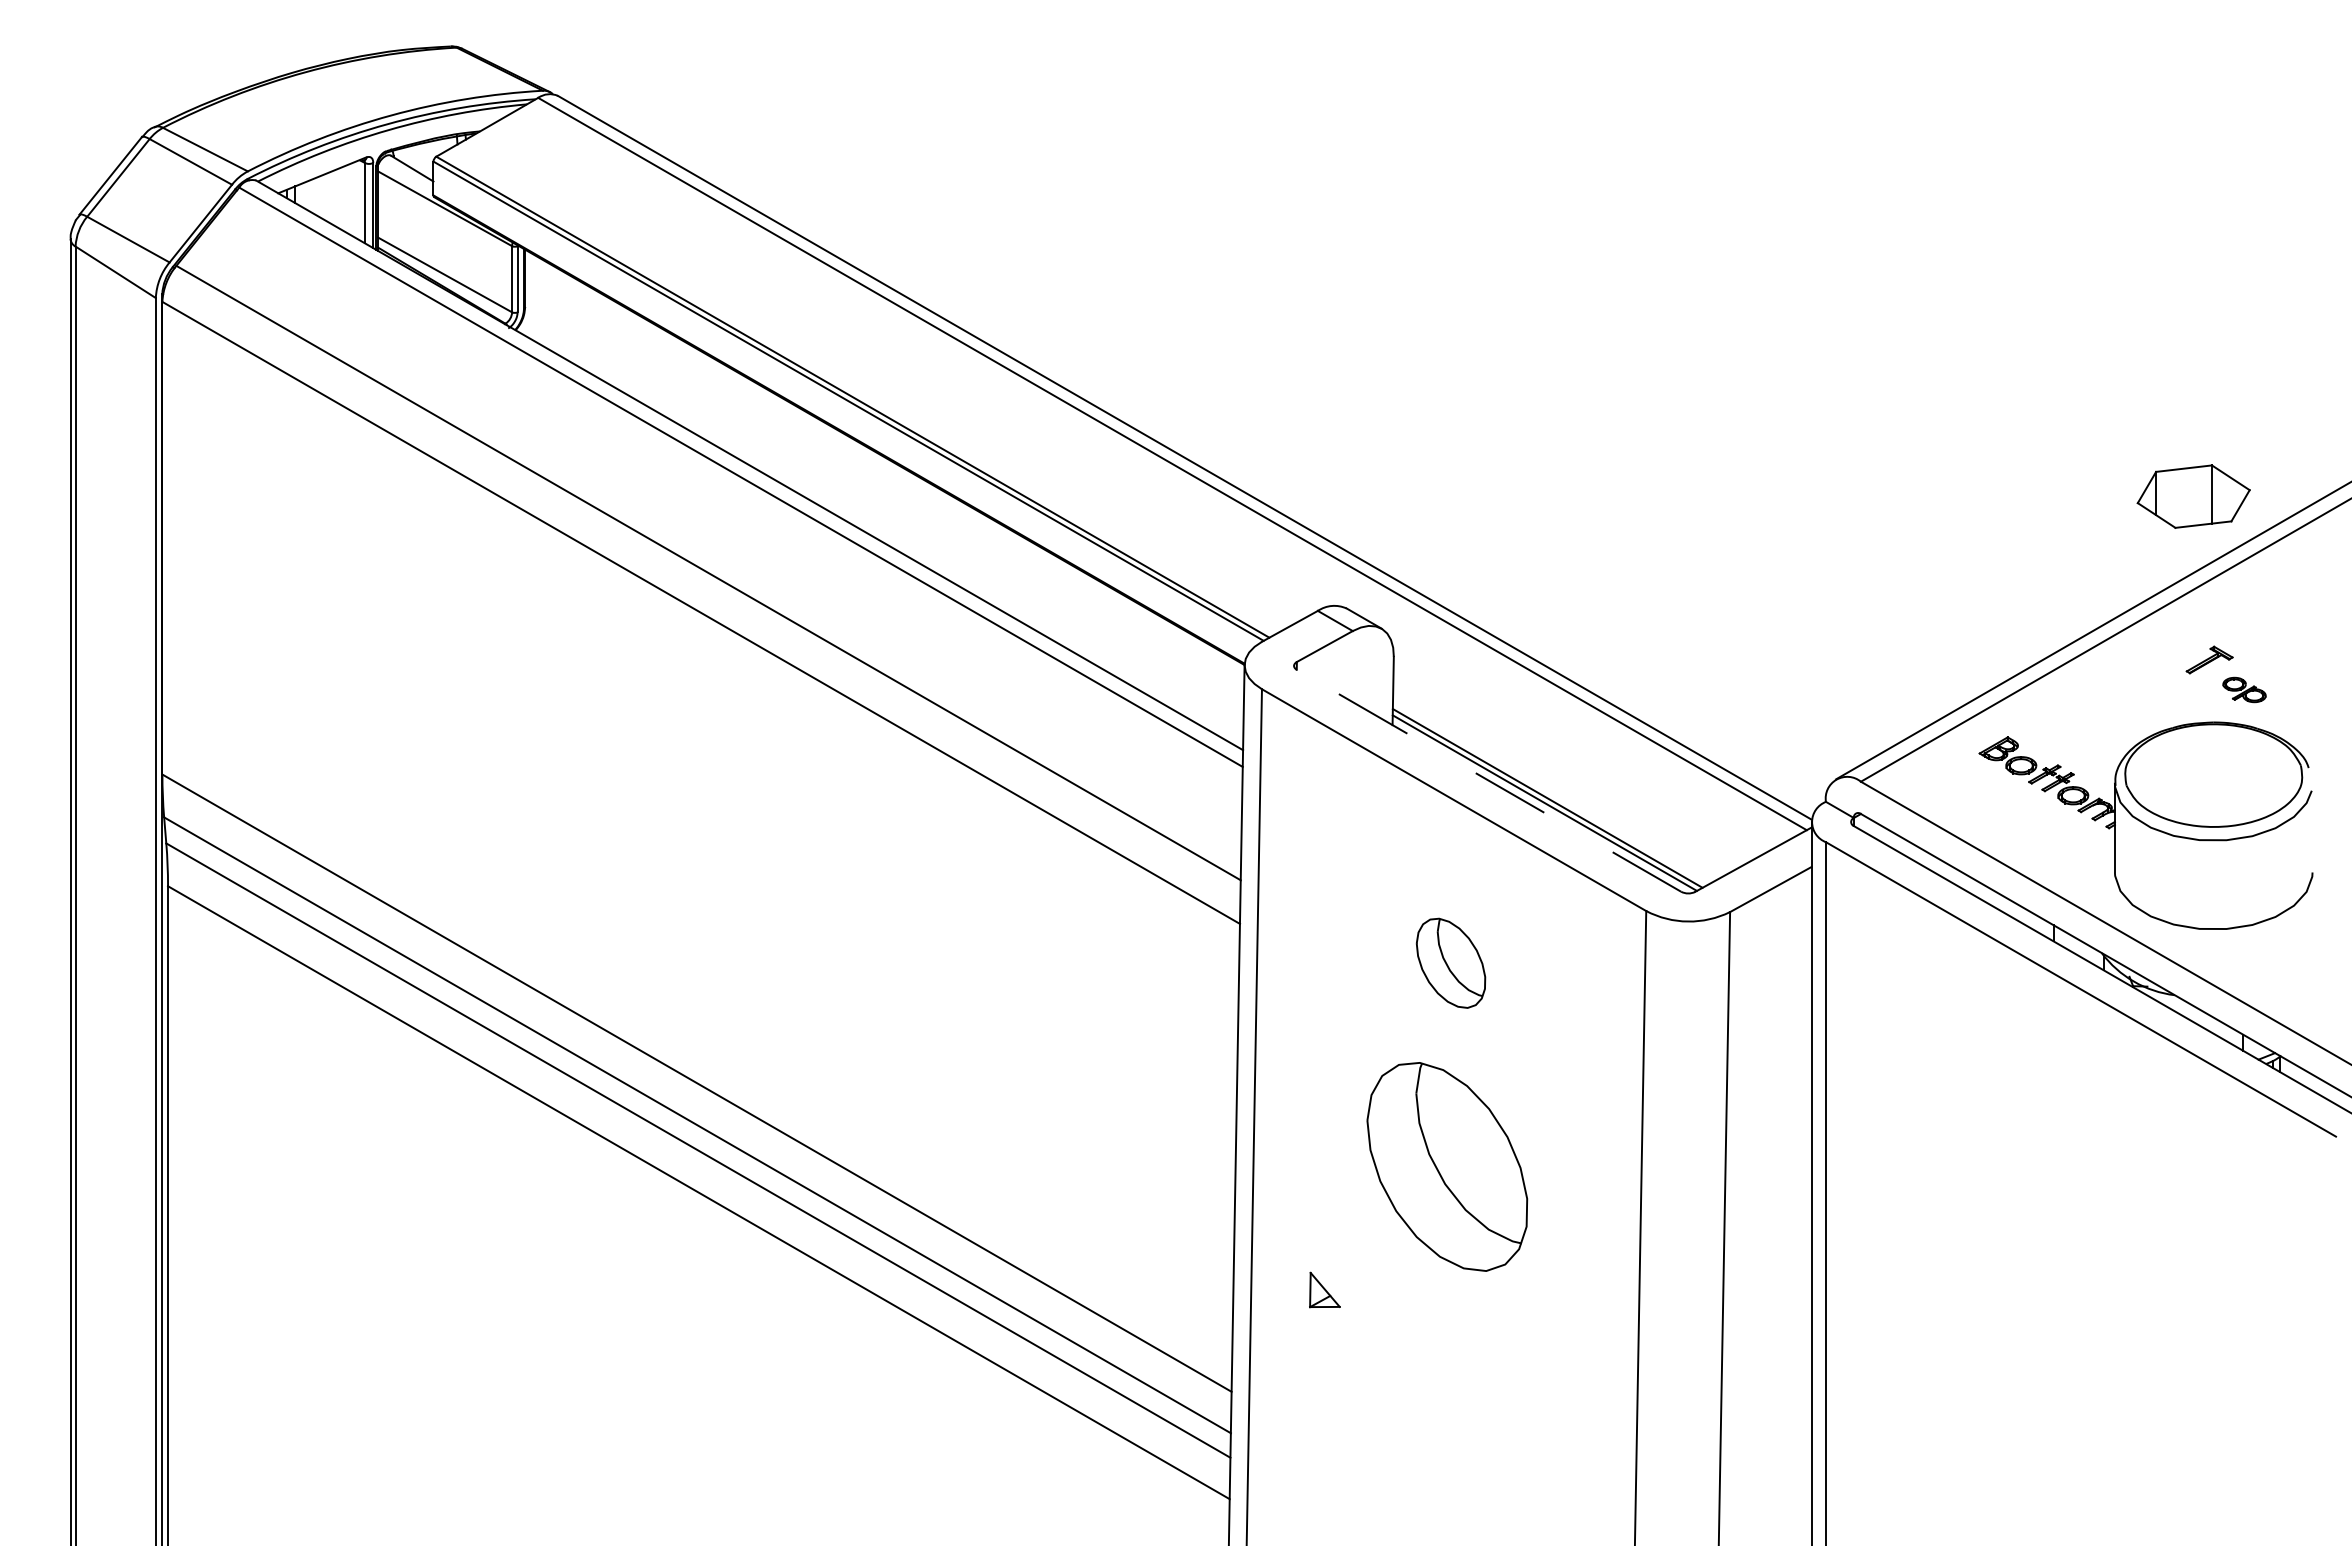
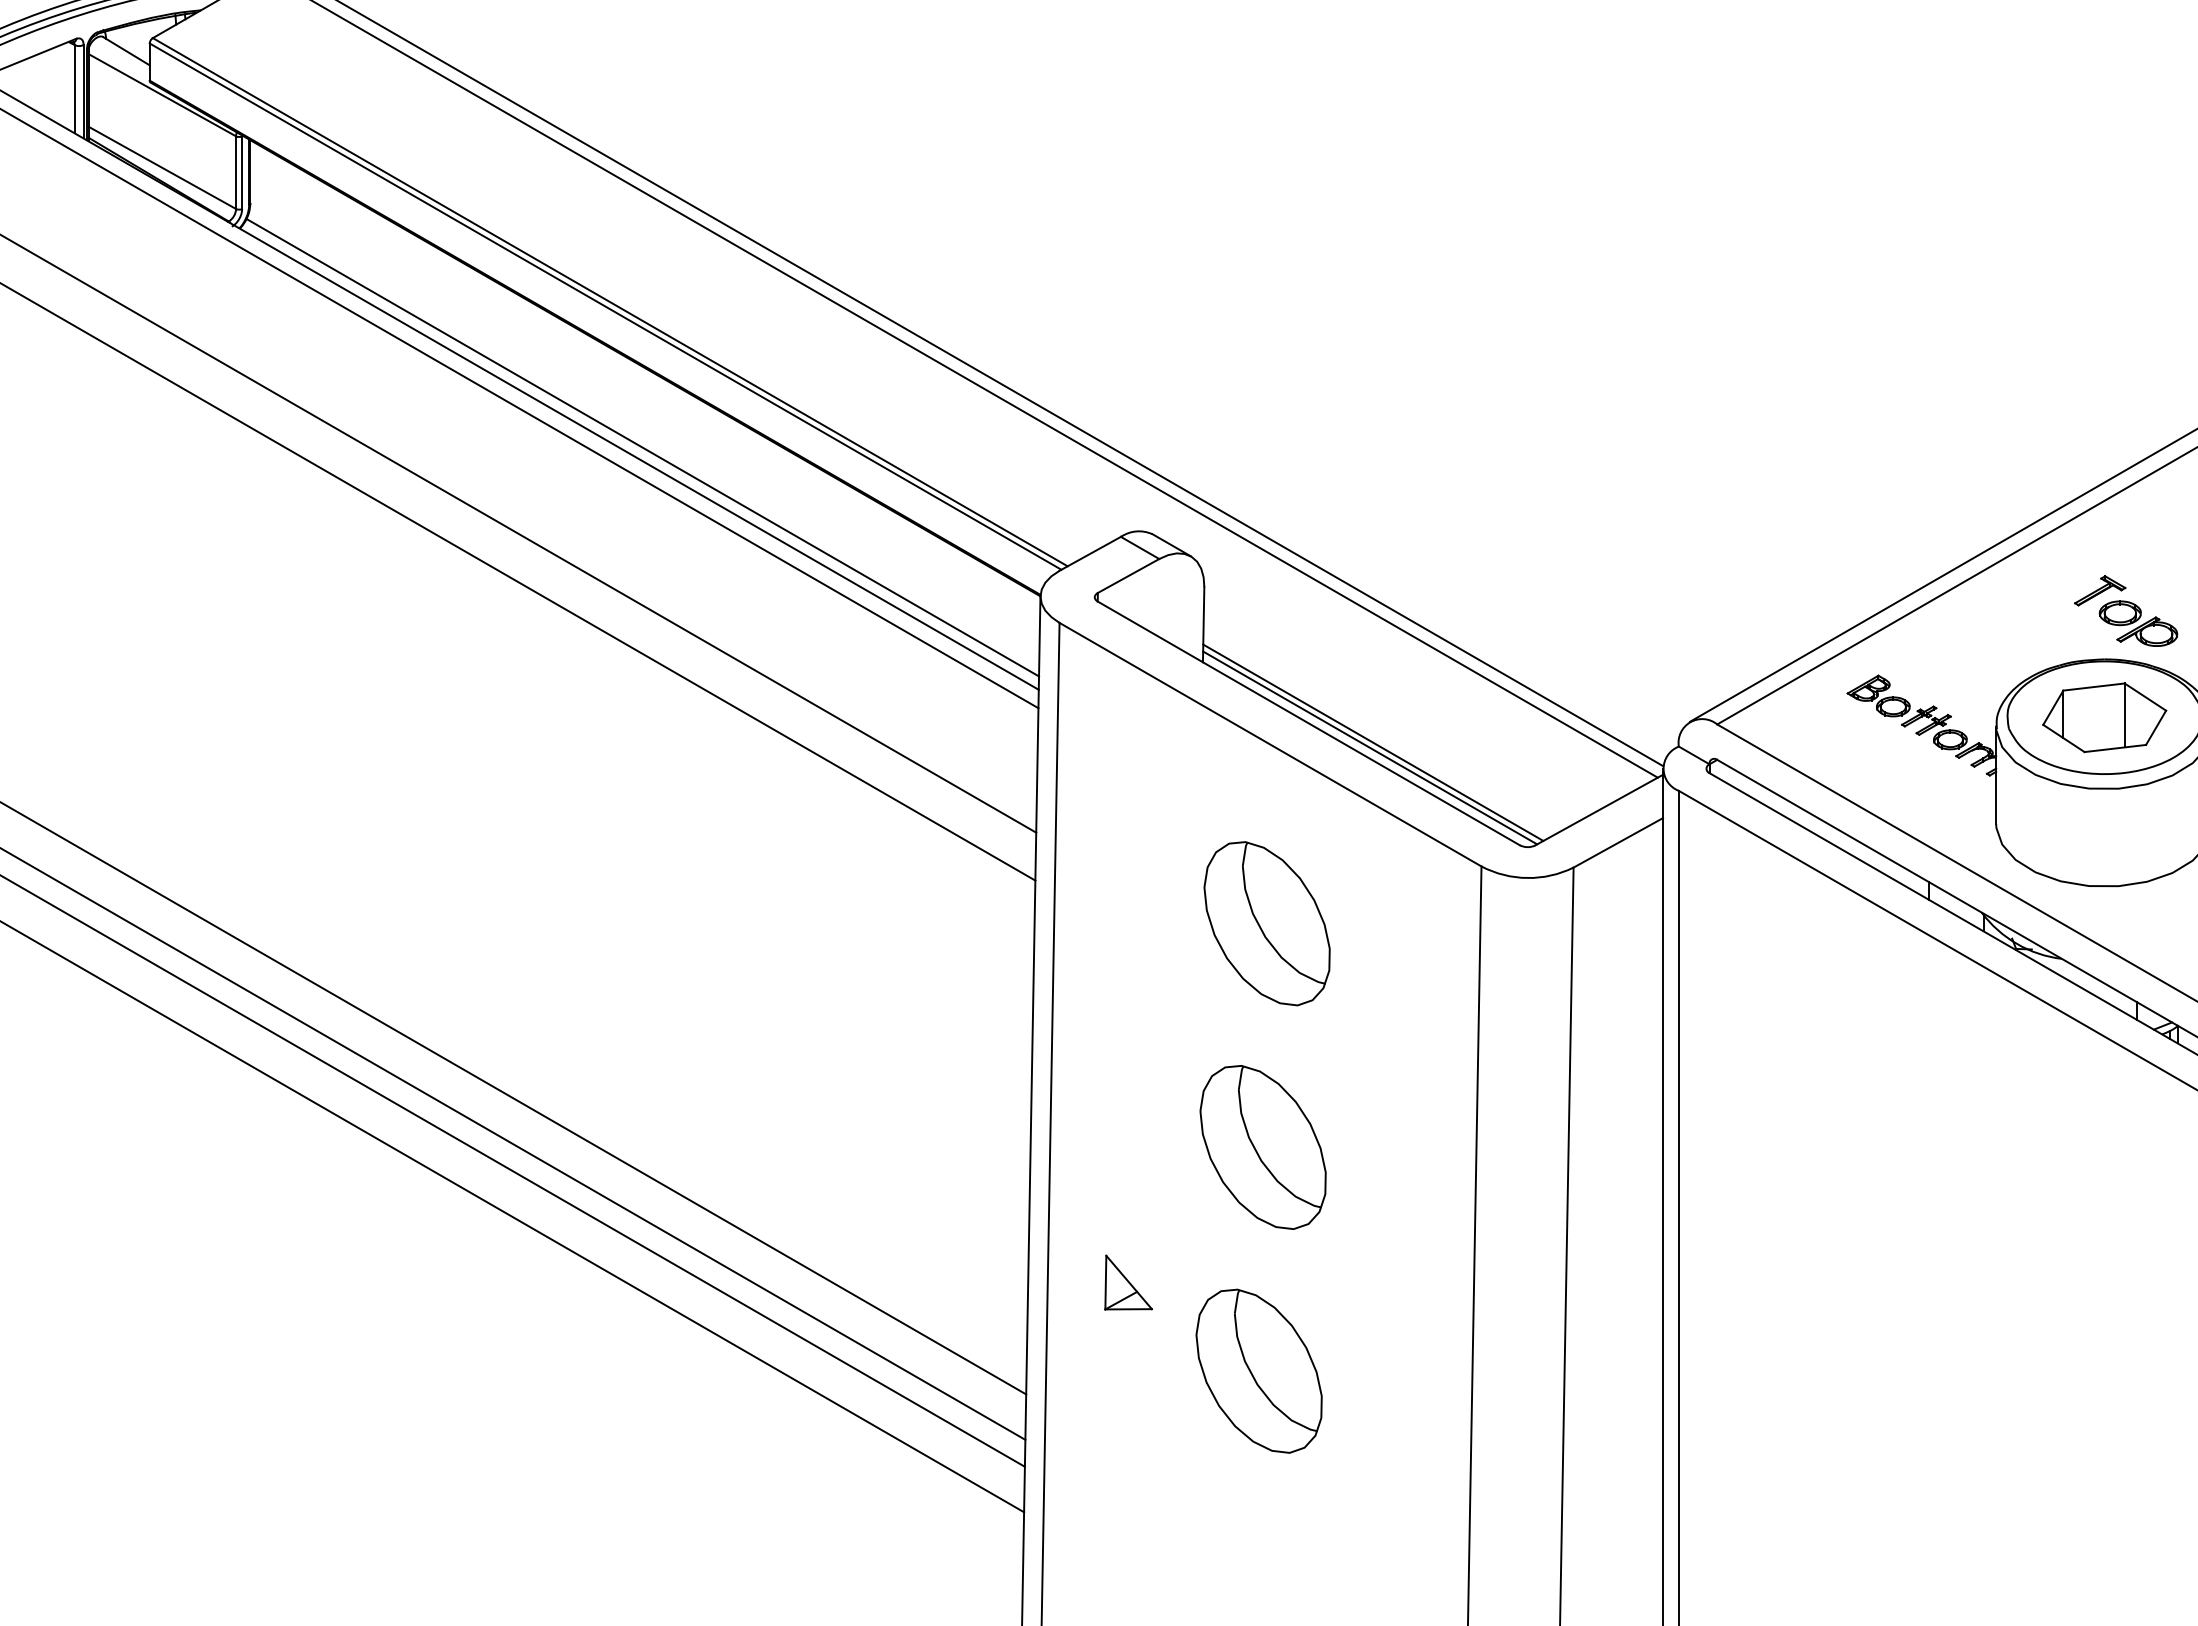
part: (2193, 496) -> (2104, 717), moved
line: (882, 529) -> (642, 447), added
part: (2244, 689) -> (2138, 623), size x1.67
line: (1489, 780) -> (1309, 723), dashed -> solid
part: (1450, 963) -> (1266, 924), size x1.67
part: (1447, 1166) -> (1263, 1146), size x0.71
part: (1324, 1289) -> (1128, 1282), size x1.43
part: (1443, 1370) -> (1258, 1370), added

